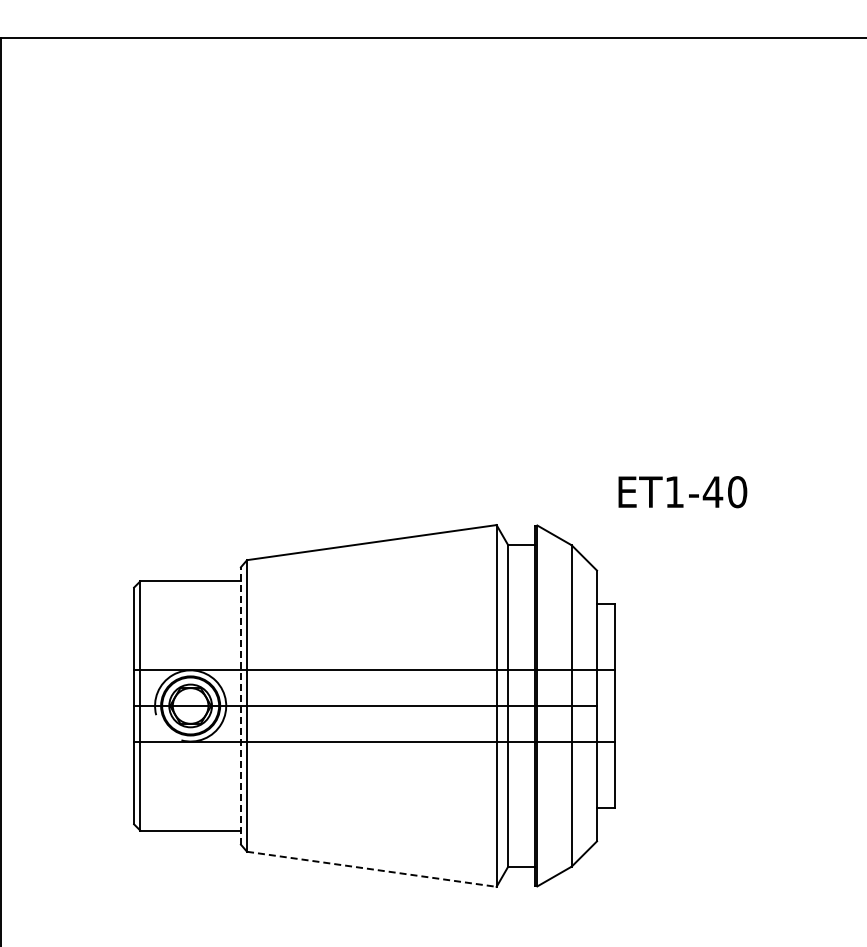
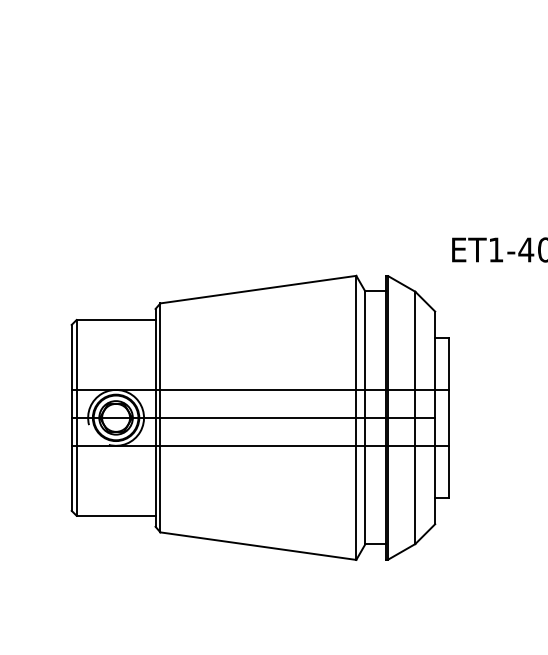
line: (240, 705) -> (155, 417), dashed -> solid
line: (371, 869) -> (258, 546), dashed -> solid

